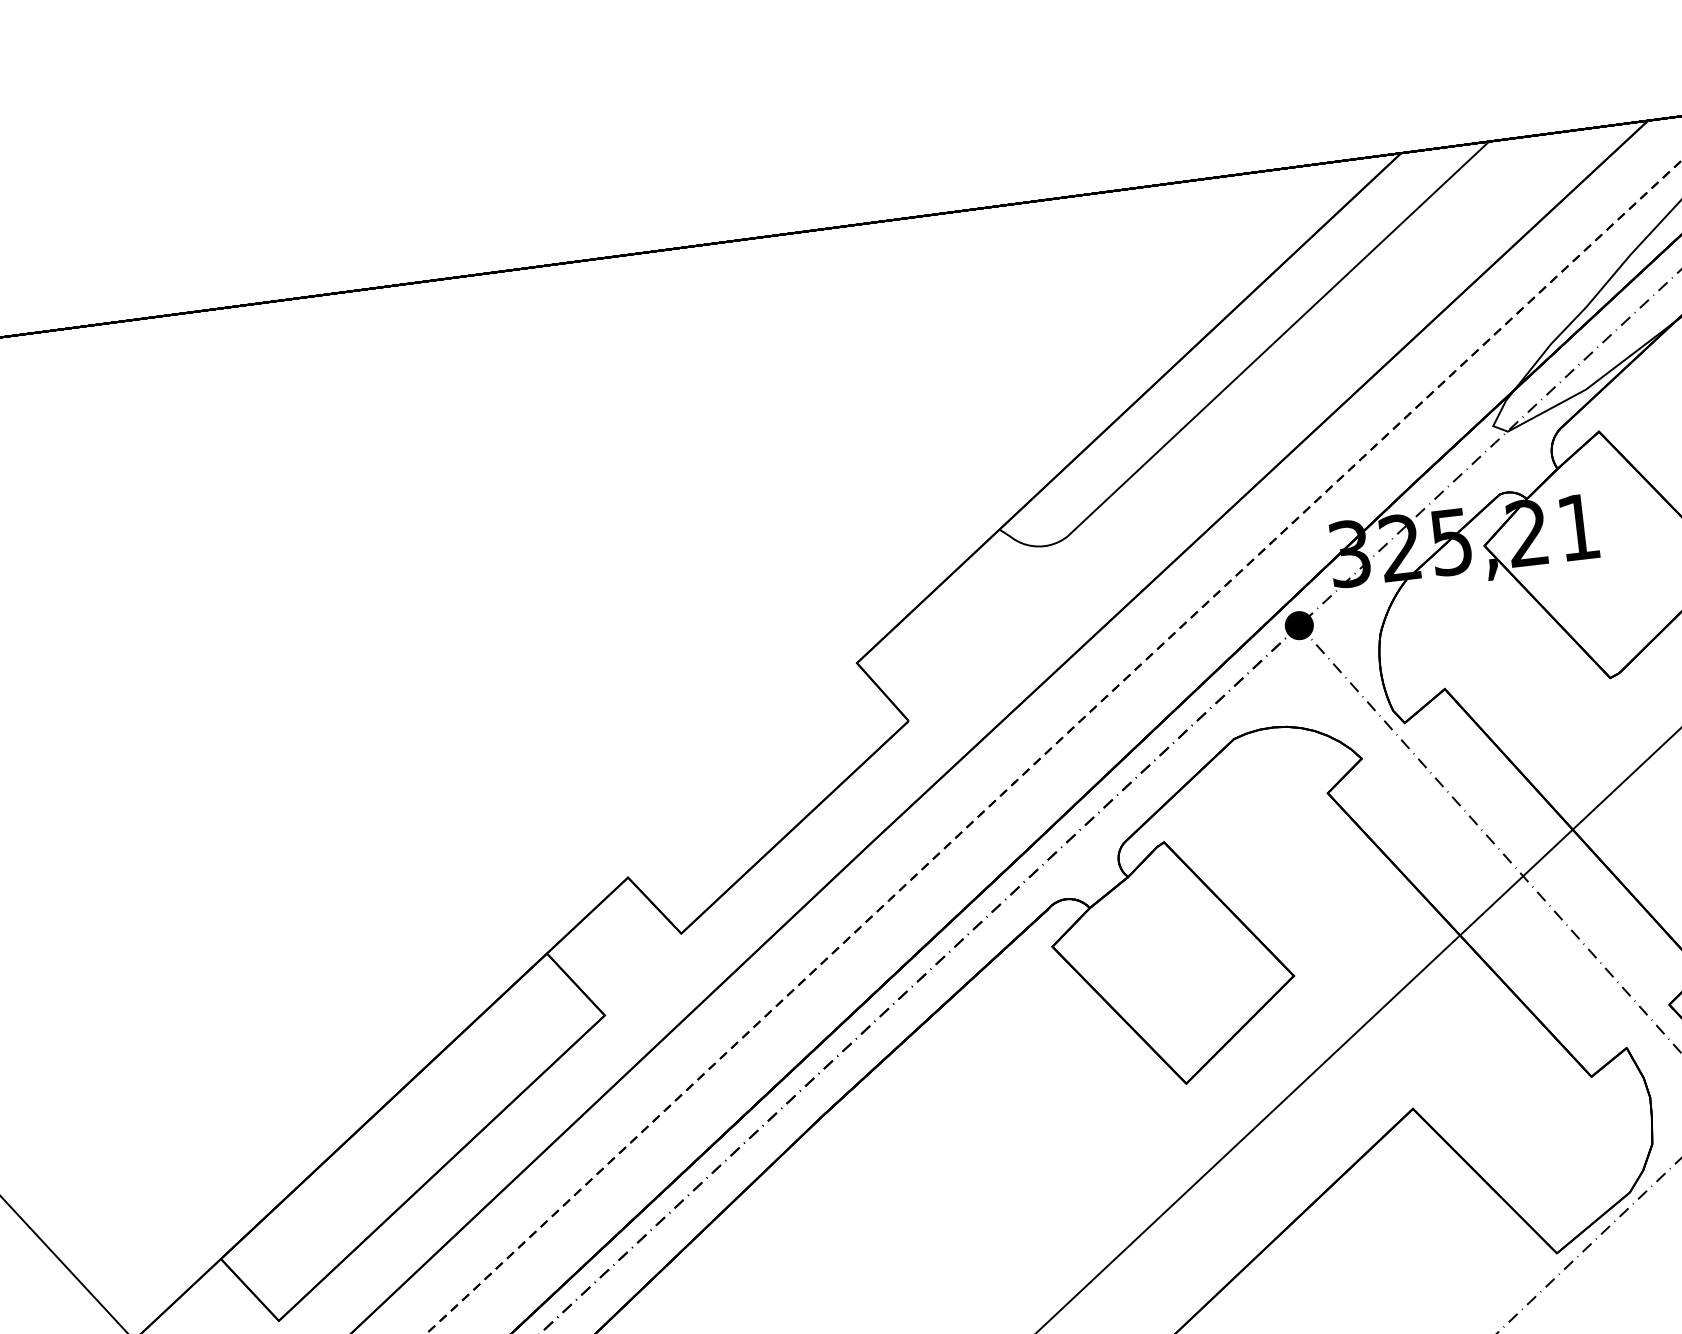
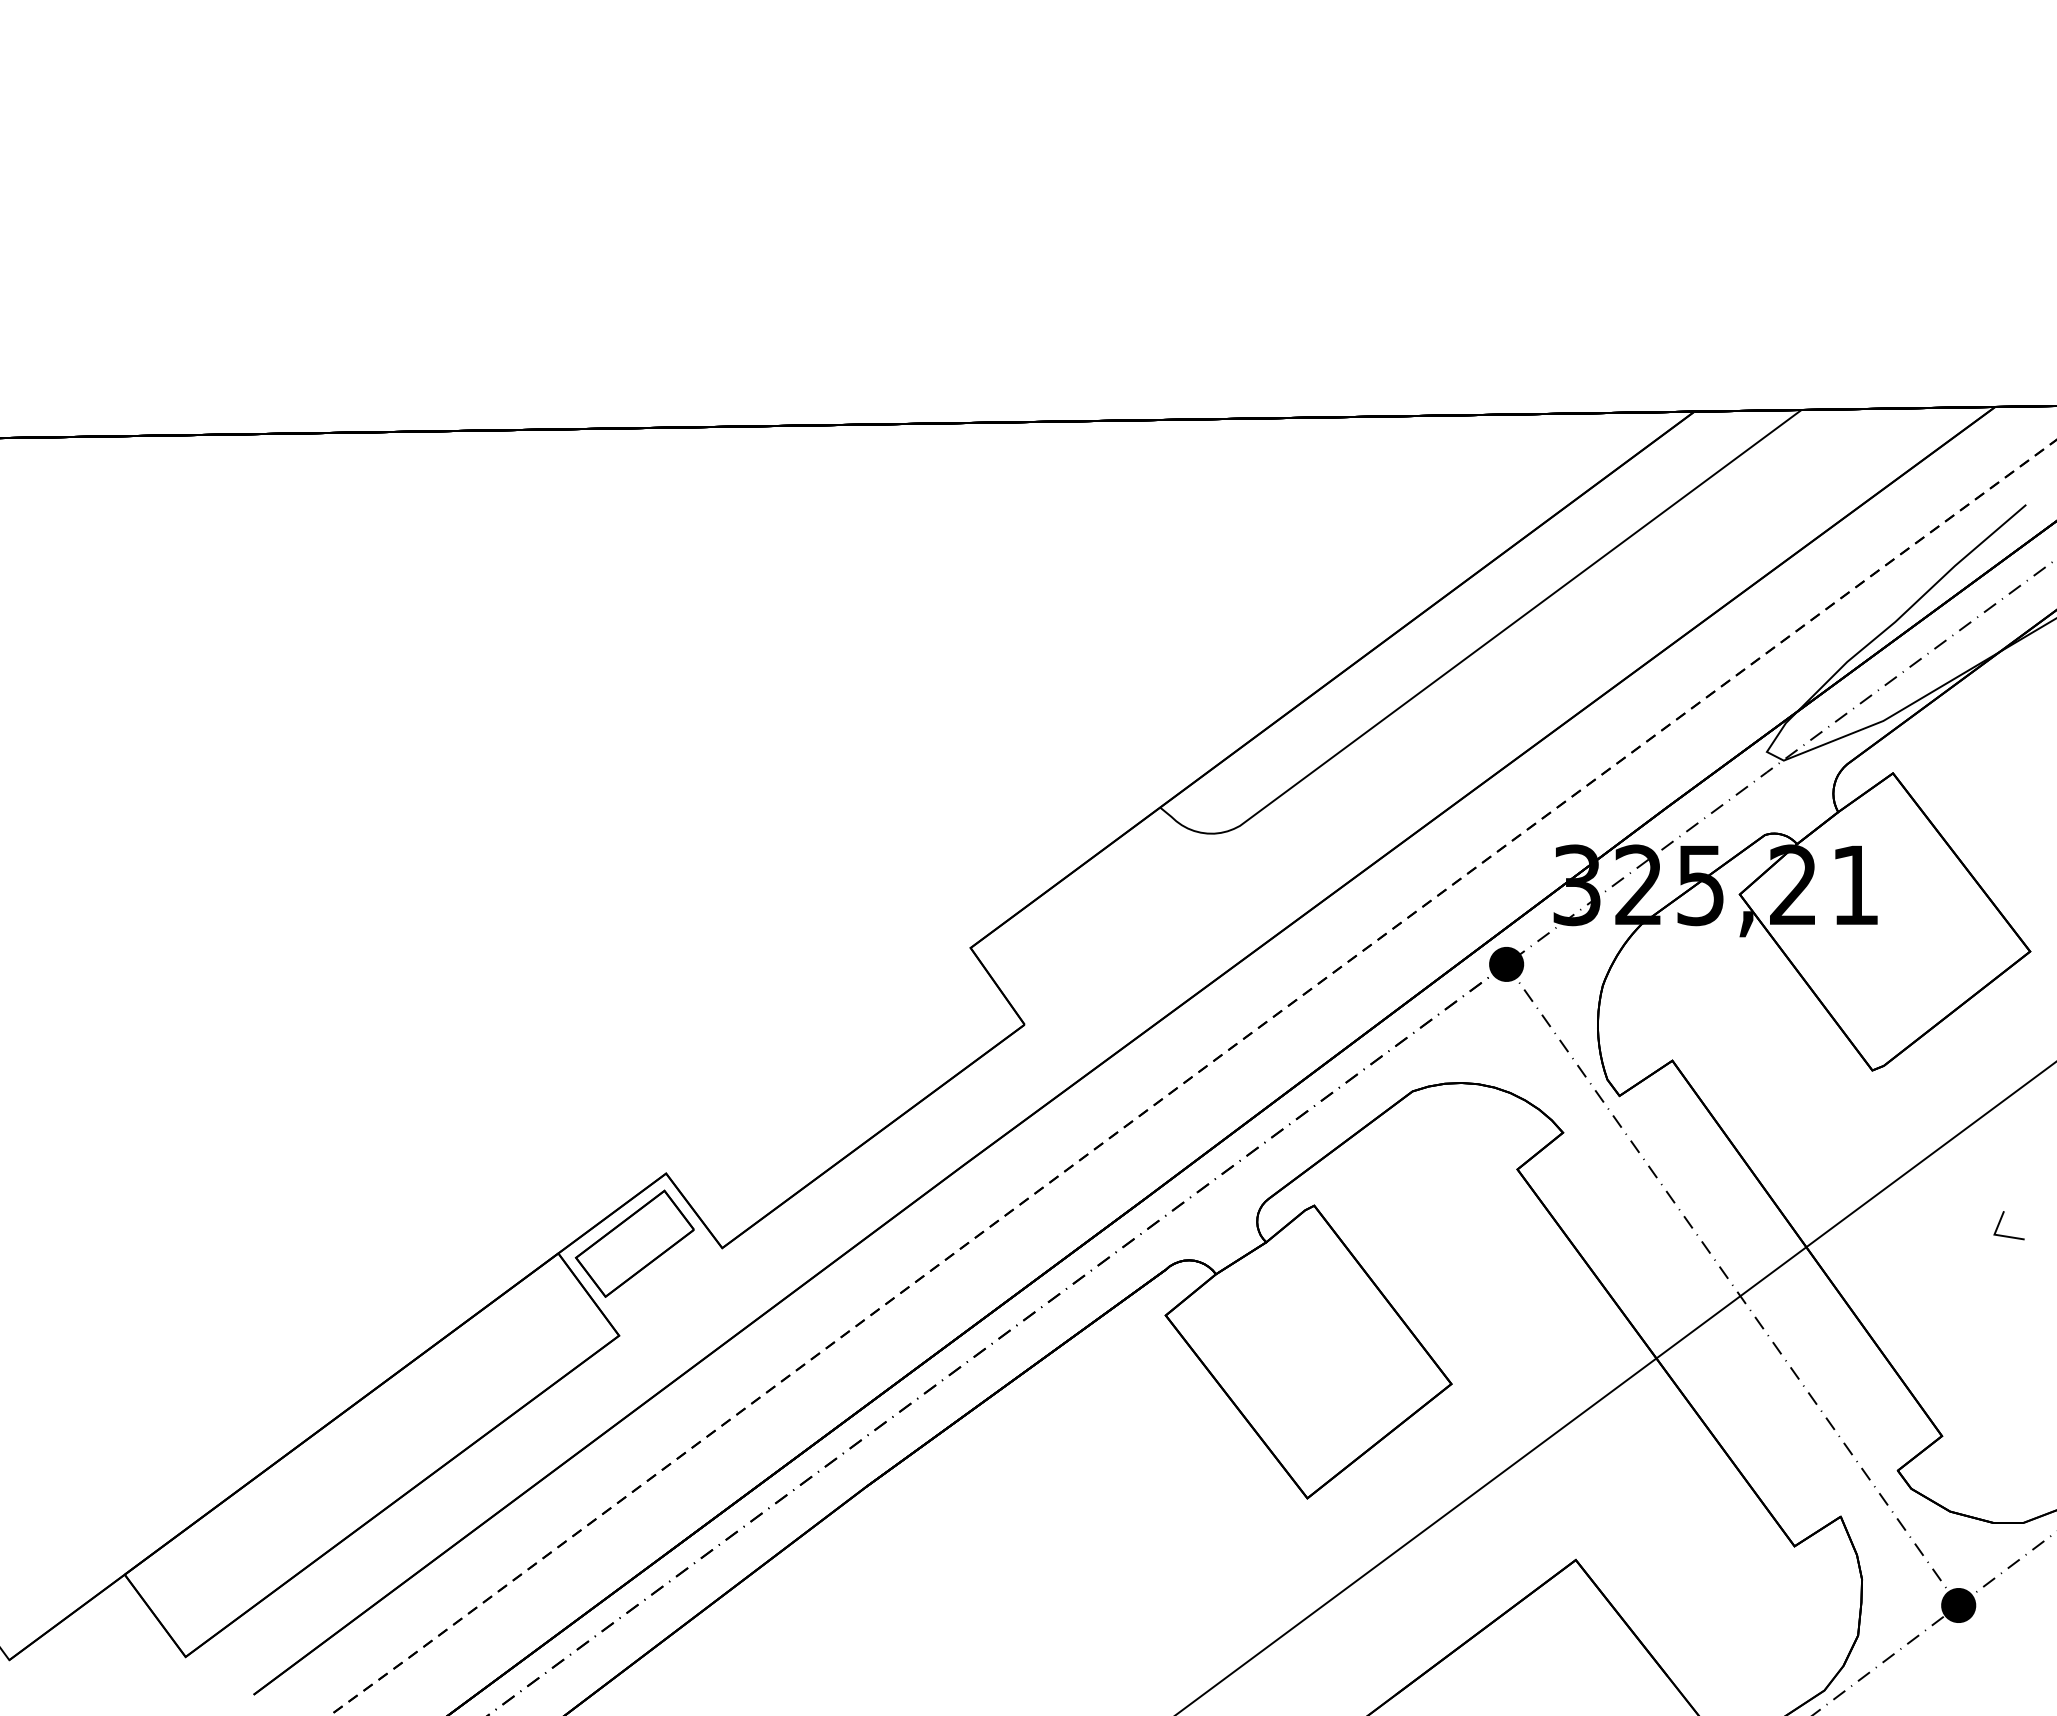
part: (608, 938) -> (634, 1243), added

